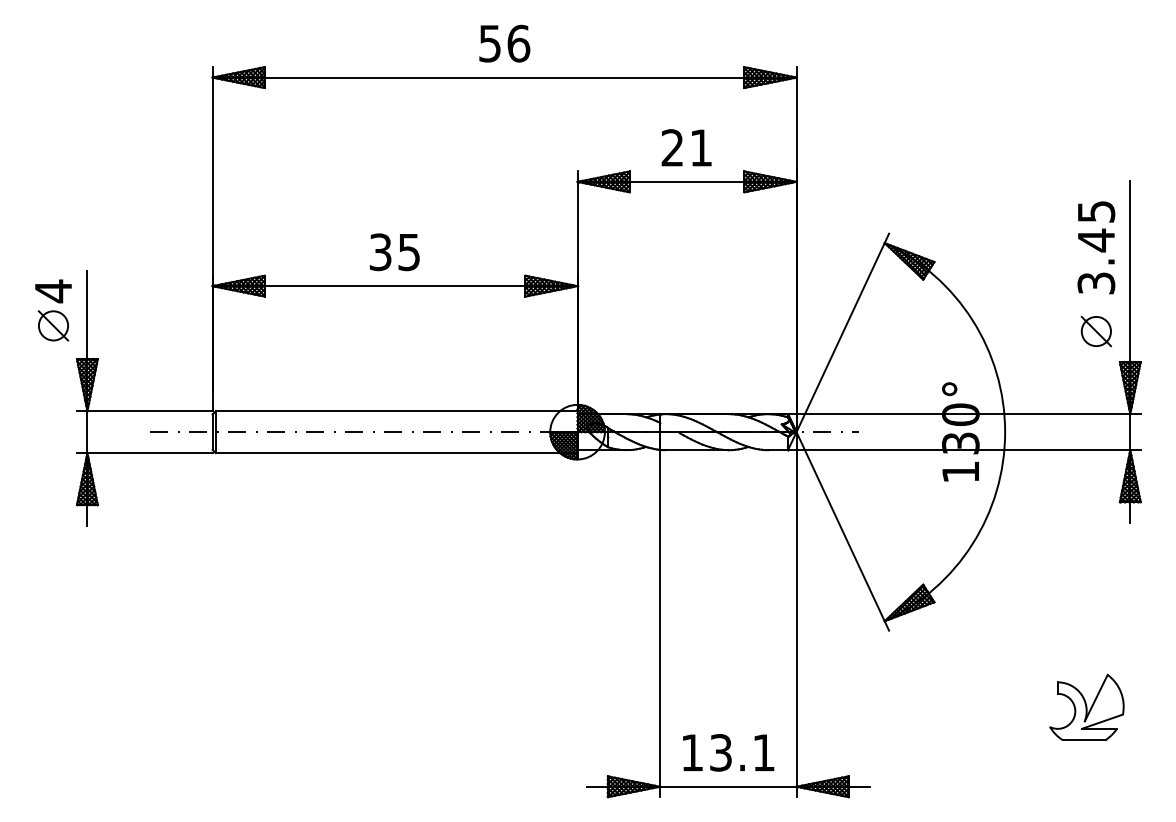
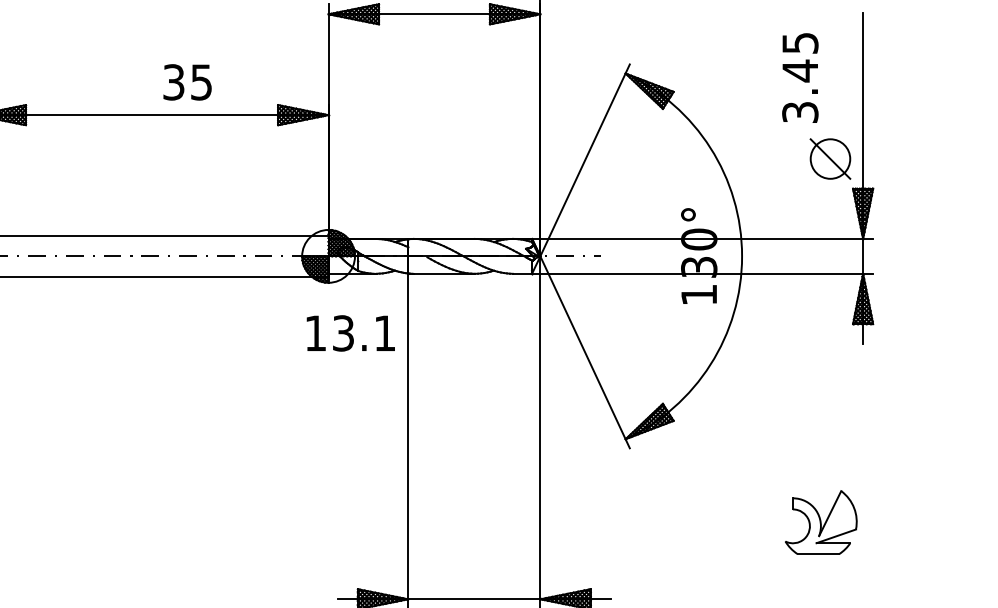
text: (1096, 247) -> (800, 77), moved
text: (394, 252) -> (187, 82), moved
part: (1095, 331) -> (829, 159), size x1.4
text: (728, 752) -> (350, 333), moved

